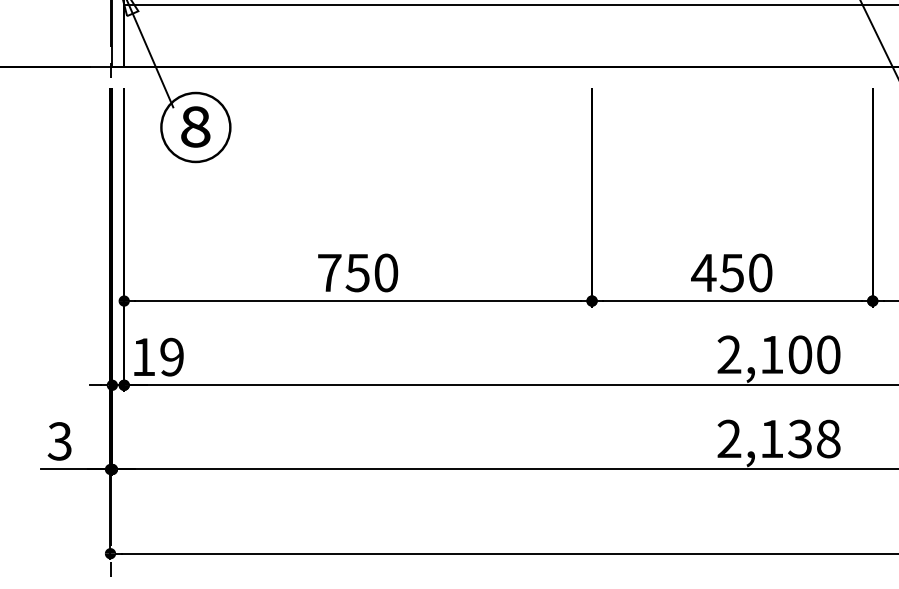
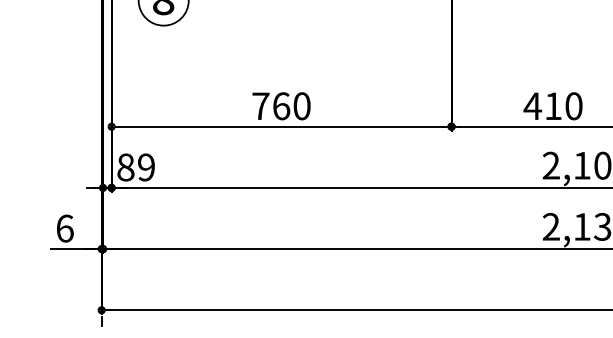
text: (357, 272) -> (281, 105), 750 -> 760
text: (731, 273) -> (552, 106), 450 -> 410
text: (143, 357) -> (125, 167), 19 -> 89
text: (59, 441) -> (64, 228), 3 -> 6

